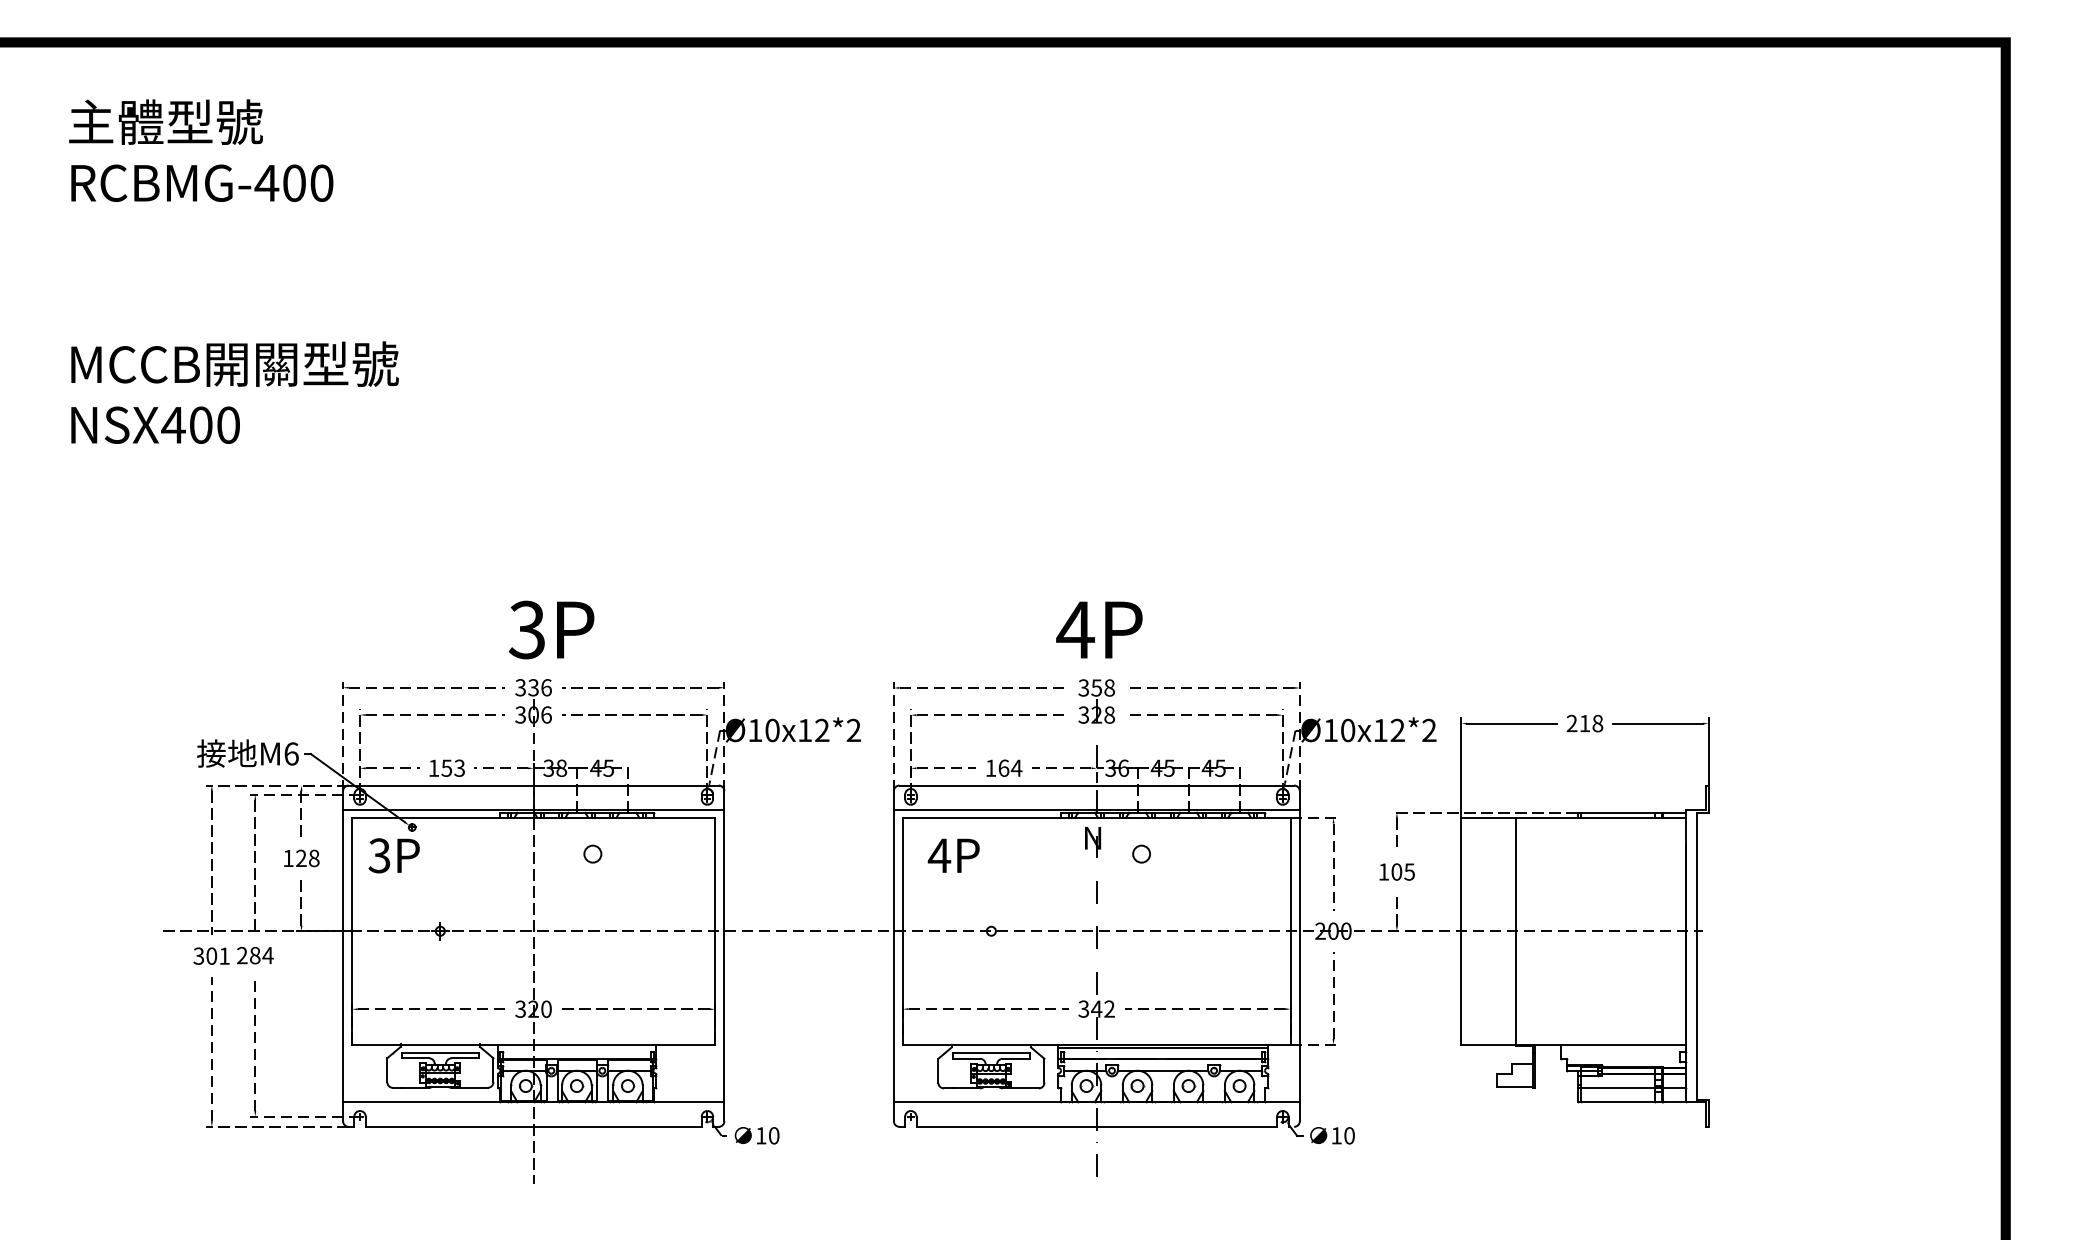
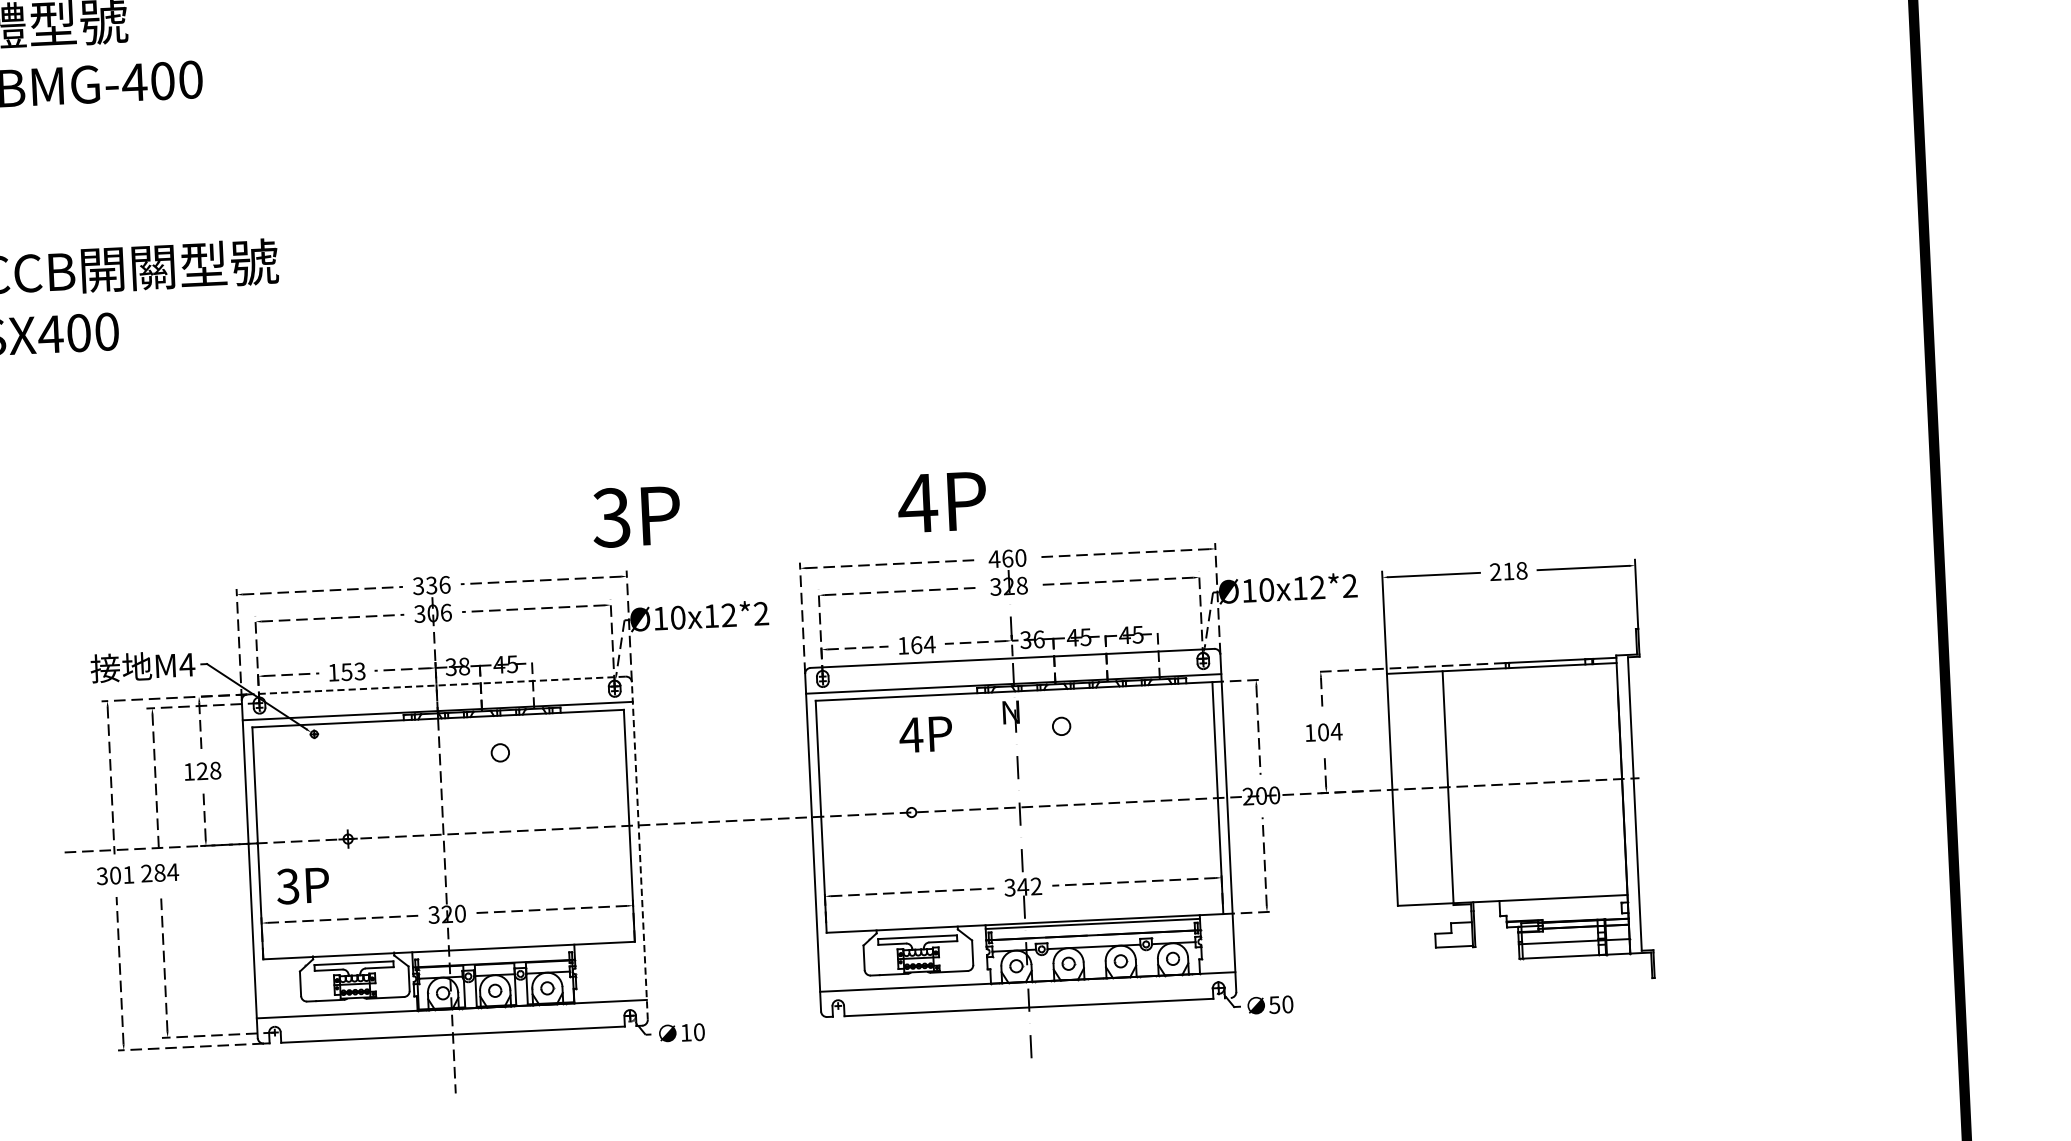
text: (551, 629) -> (636, 516), moved
text: (1099, 629) -> (942, 501), moved
text: (1096, 687) -> (1007, 558), 358 -> 460
text: (291, 753) -> (187, 664), M6 -> M4
line: (534, 785) -> (437, 685), solid -> dashed
text: (393, 855) -> (302, 885), moved
text: (953, 855) -> (925, 734), moved
text: (1409, 871) -> (1336, 731), 105 -> 104
line: (724, 956) -> (639, 851), solid -> dashed
text: (1336, 1135) -> (1274, 1004), 10 -> 50

